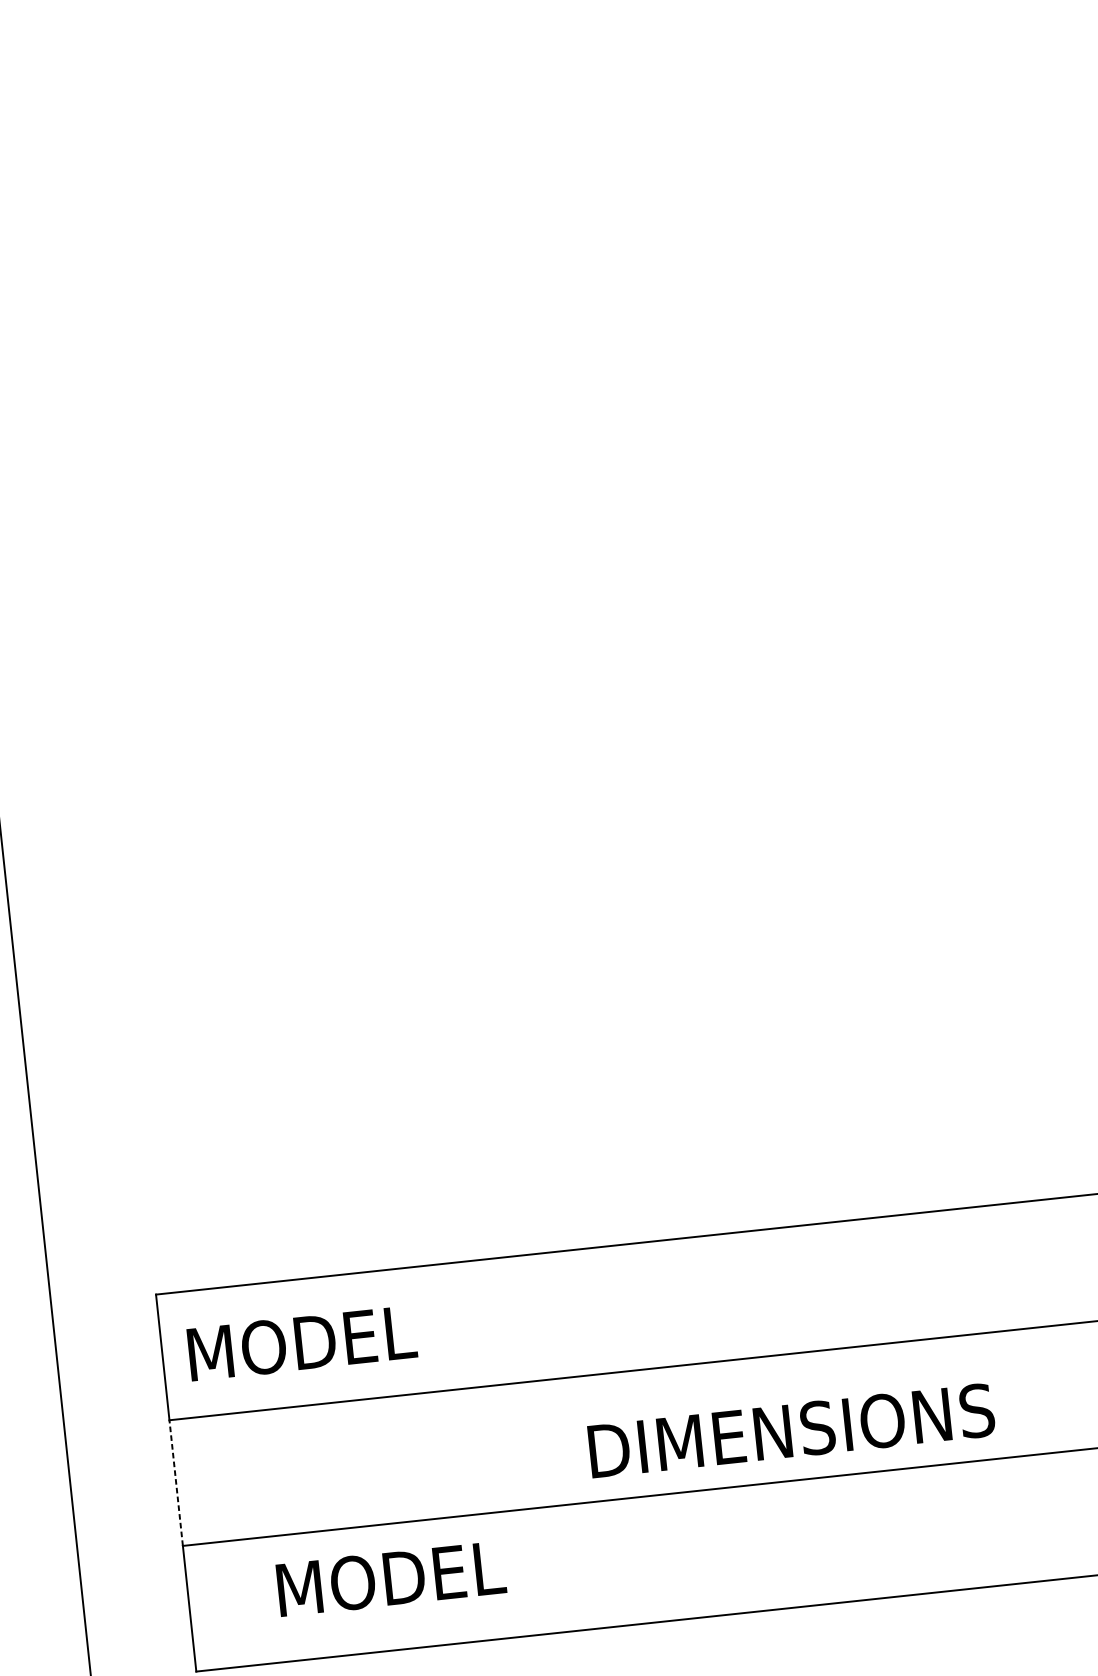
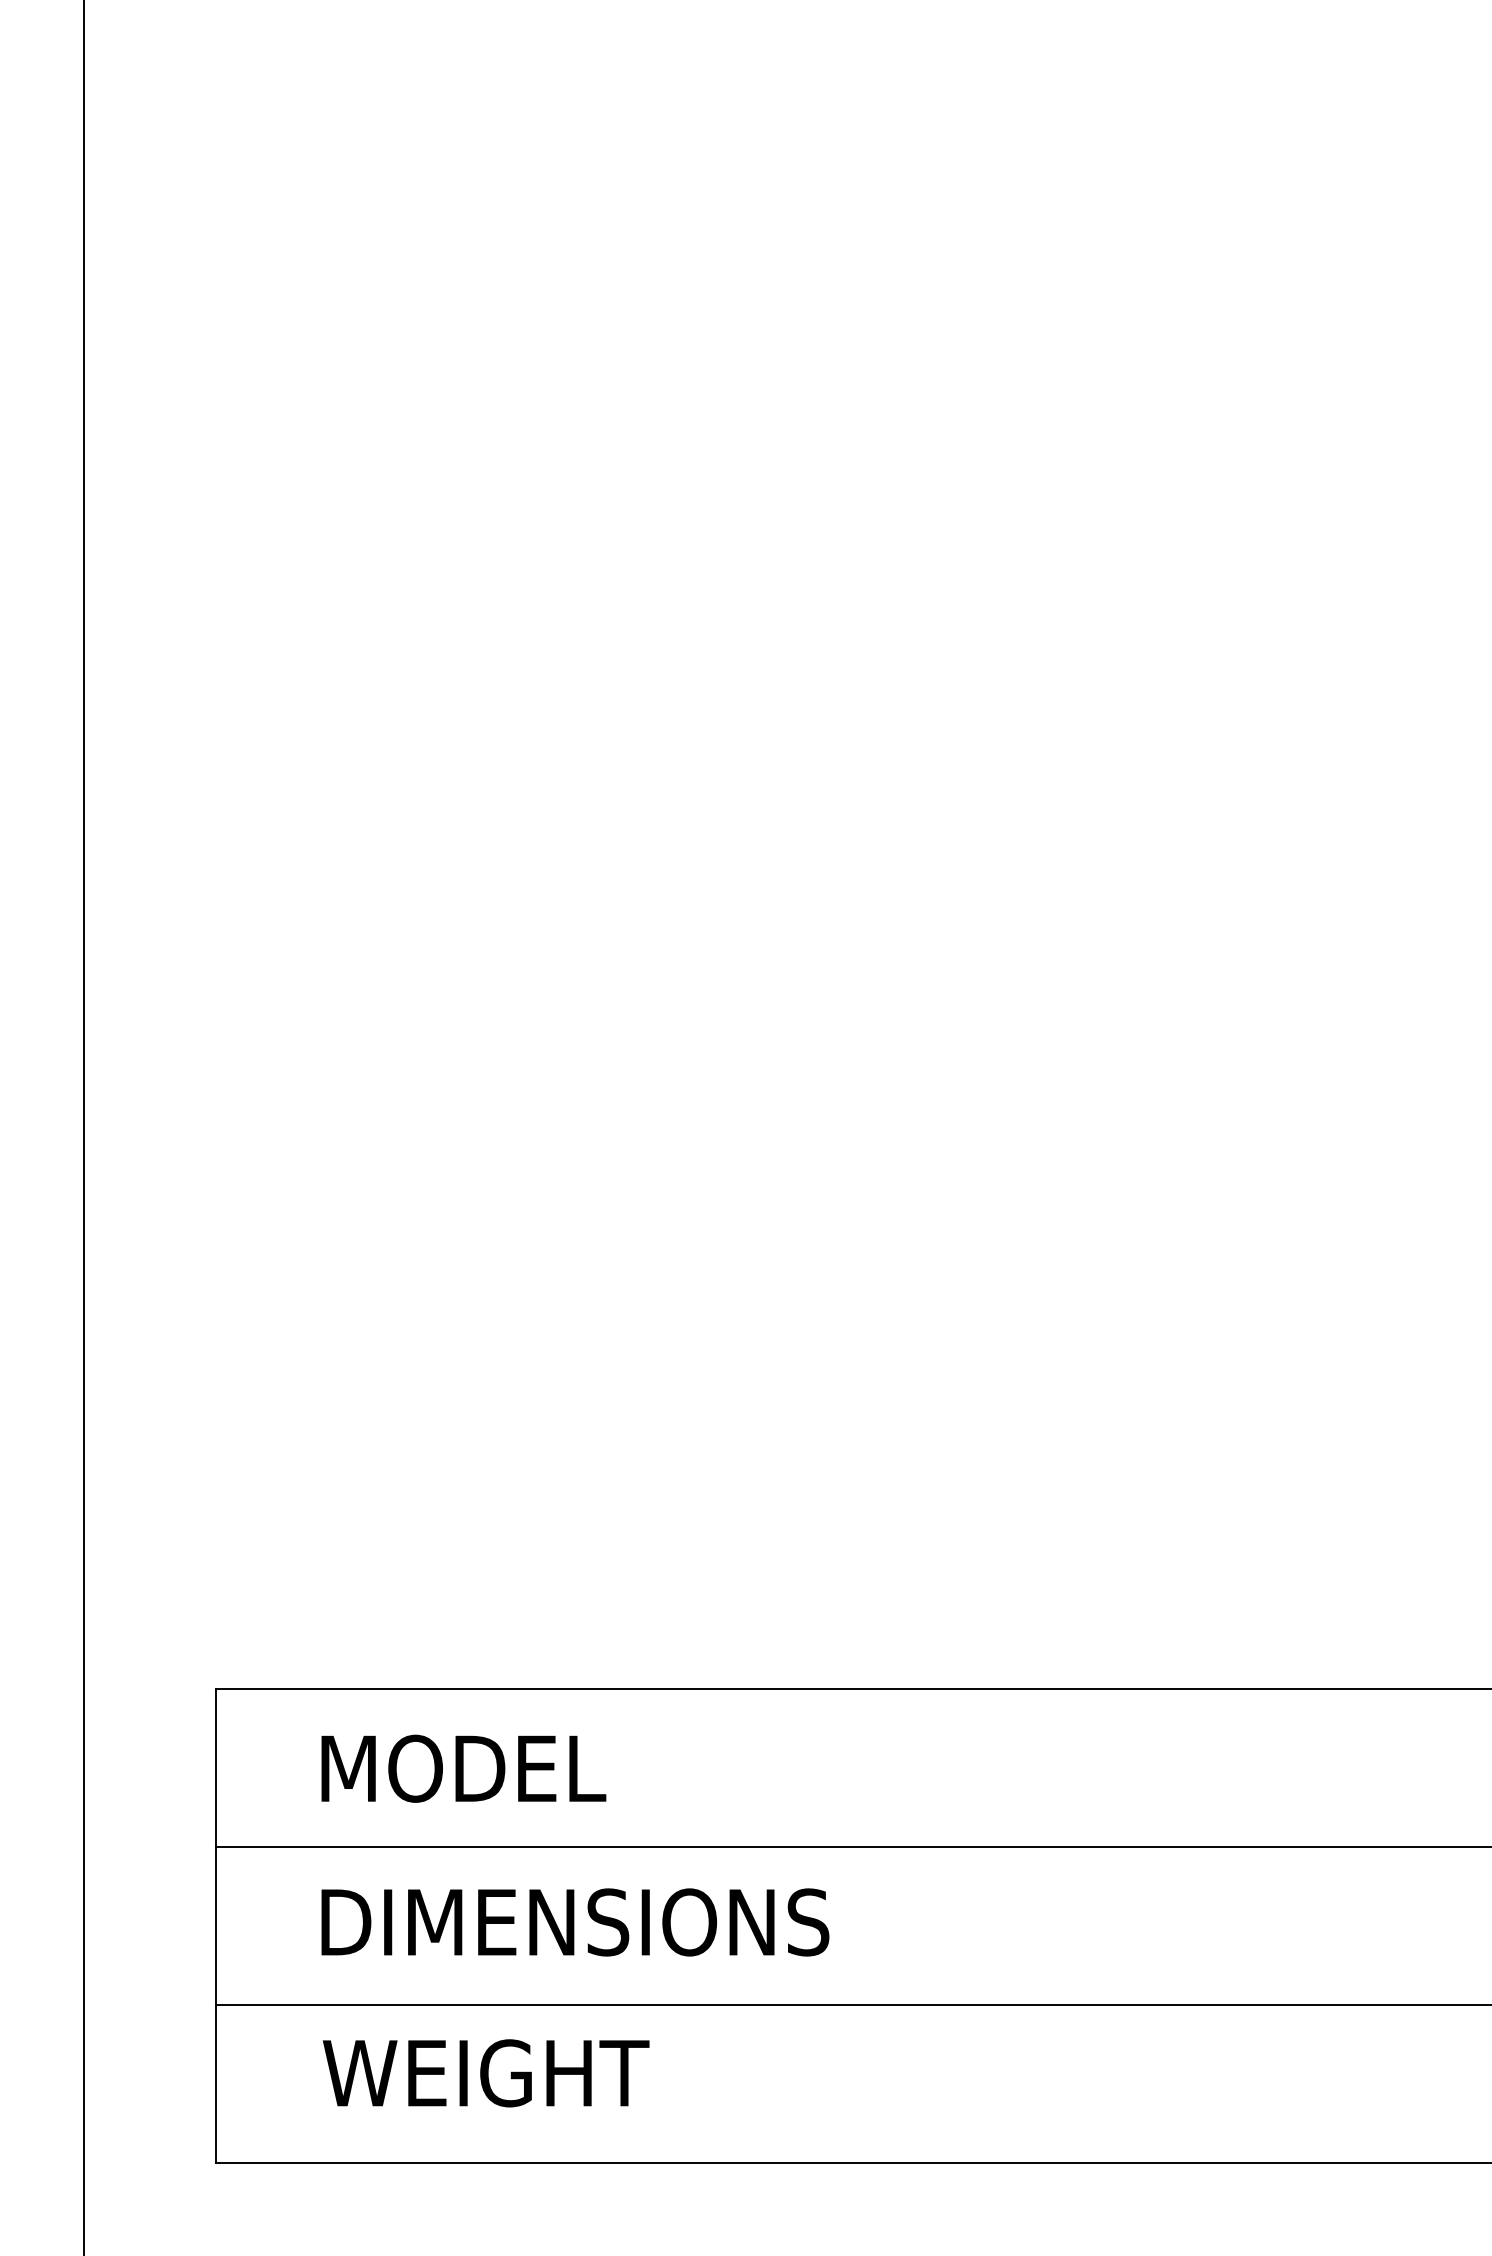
text: (302, 1343) -> (463, 1768), moved
text: (791, 1430) -> (575, 1922), moved
line: (176, 1482) -> (215, 1925), dashed -> solid
text: (403, 1577) -> (485, 2073), MODEL -> WEIGHT

